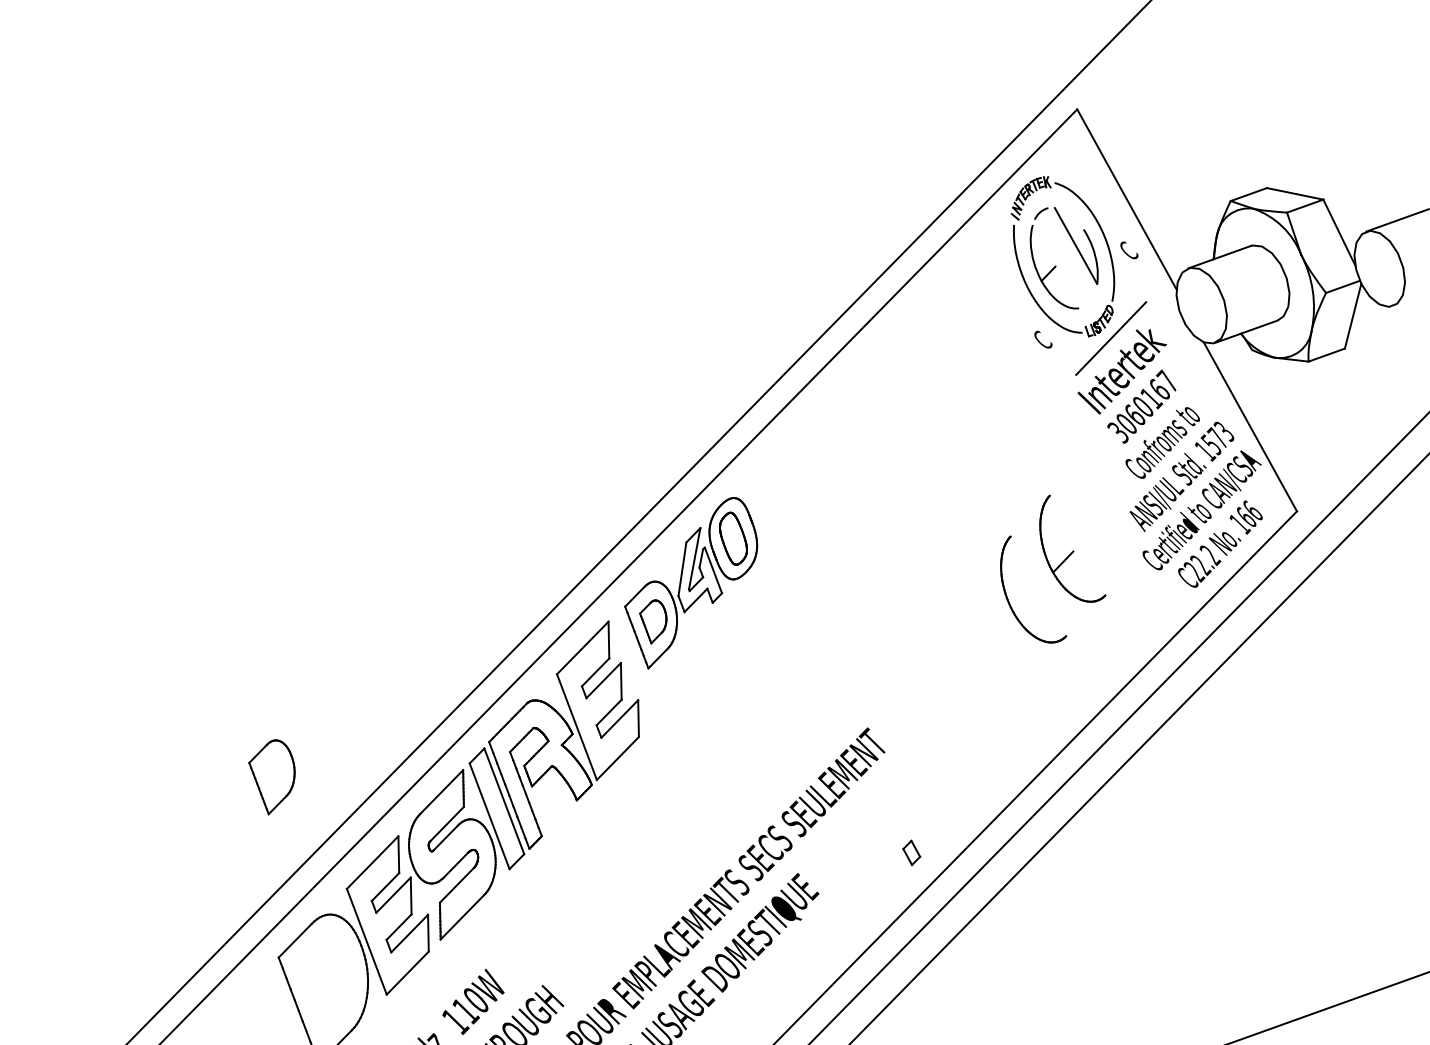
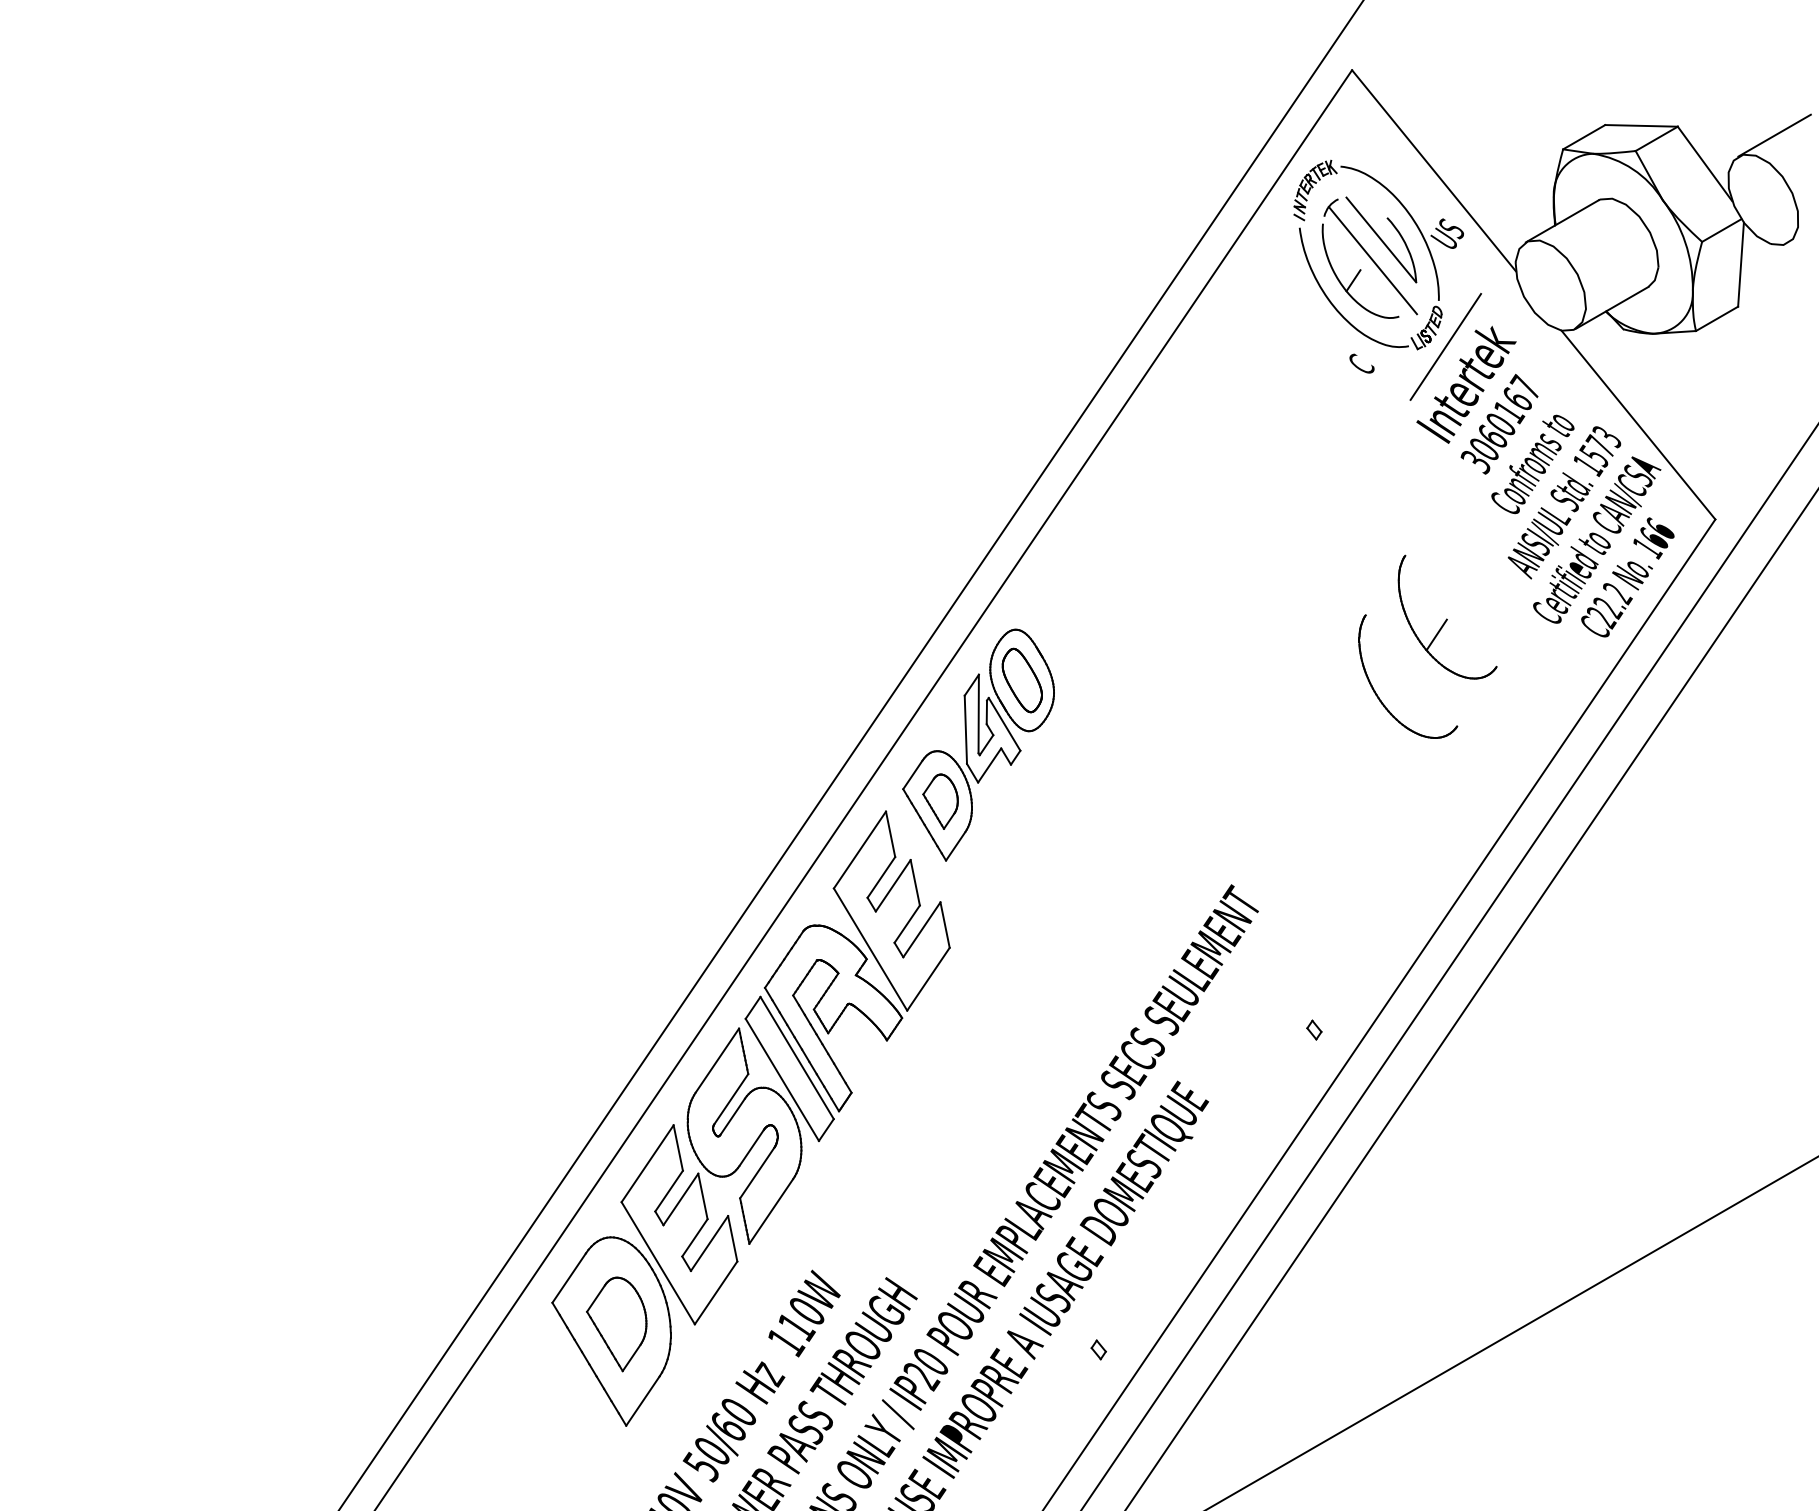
text: (1127, 250) -> (1446, 233), C -> US
line: (1066, 260) -> (1372, 260), added
part: (270, 776) -> (616, 1324), moved
part: (911, 852) -> (1314, 1029), size x0.62

